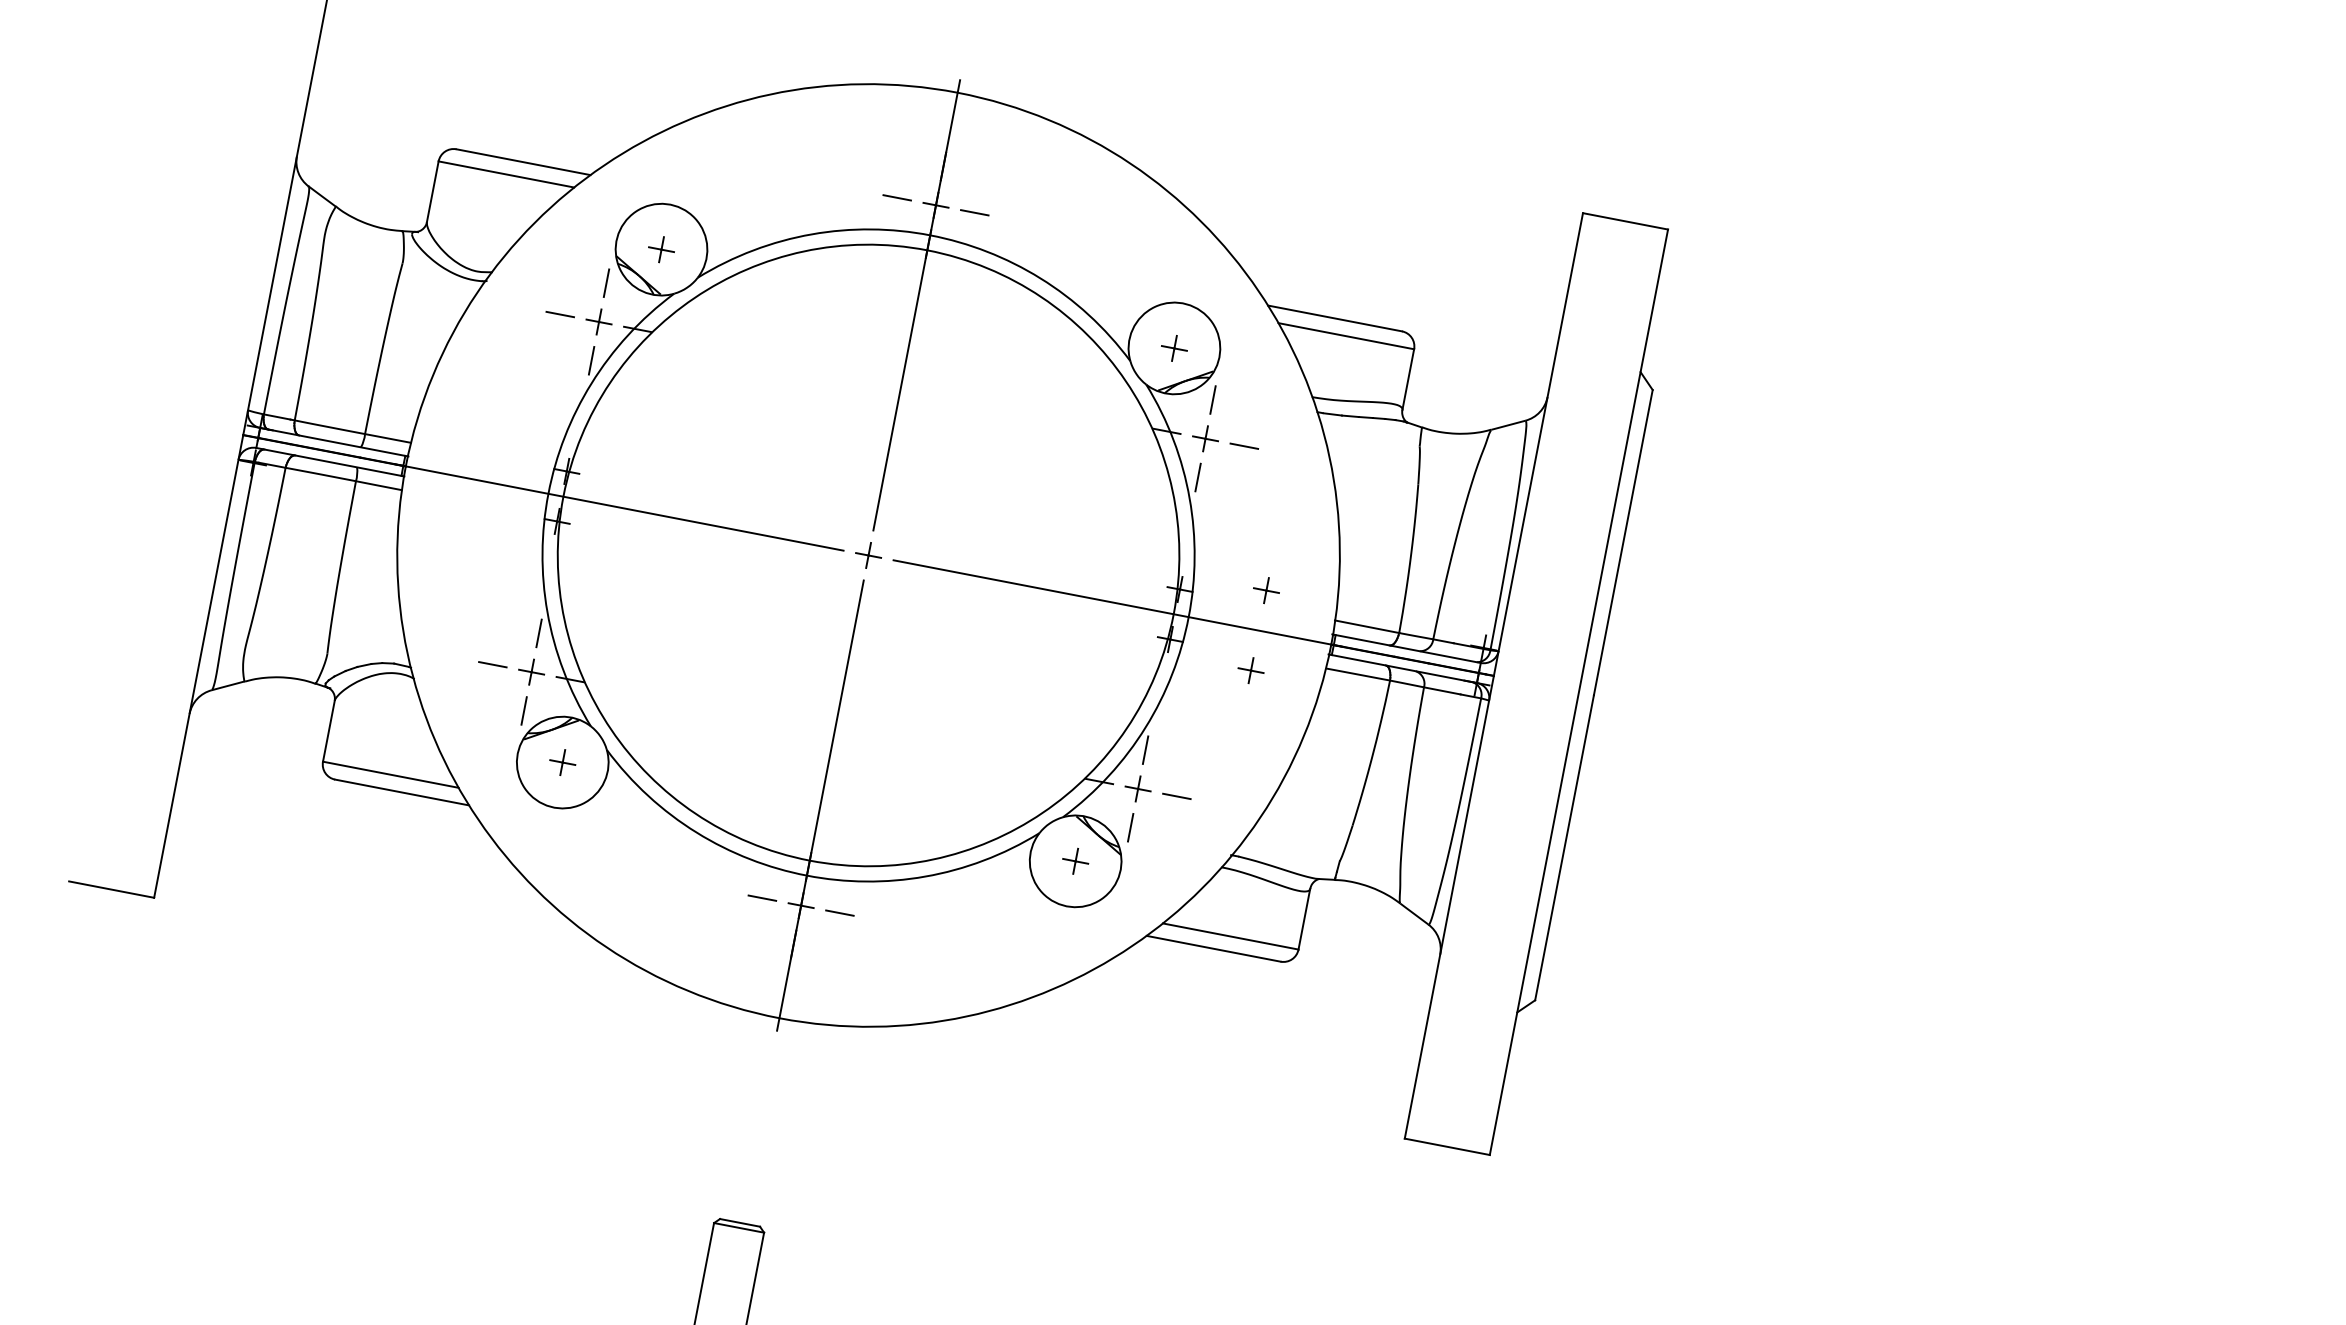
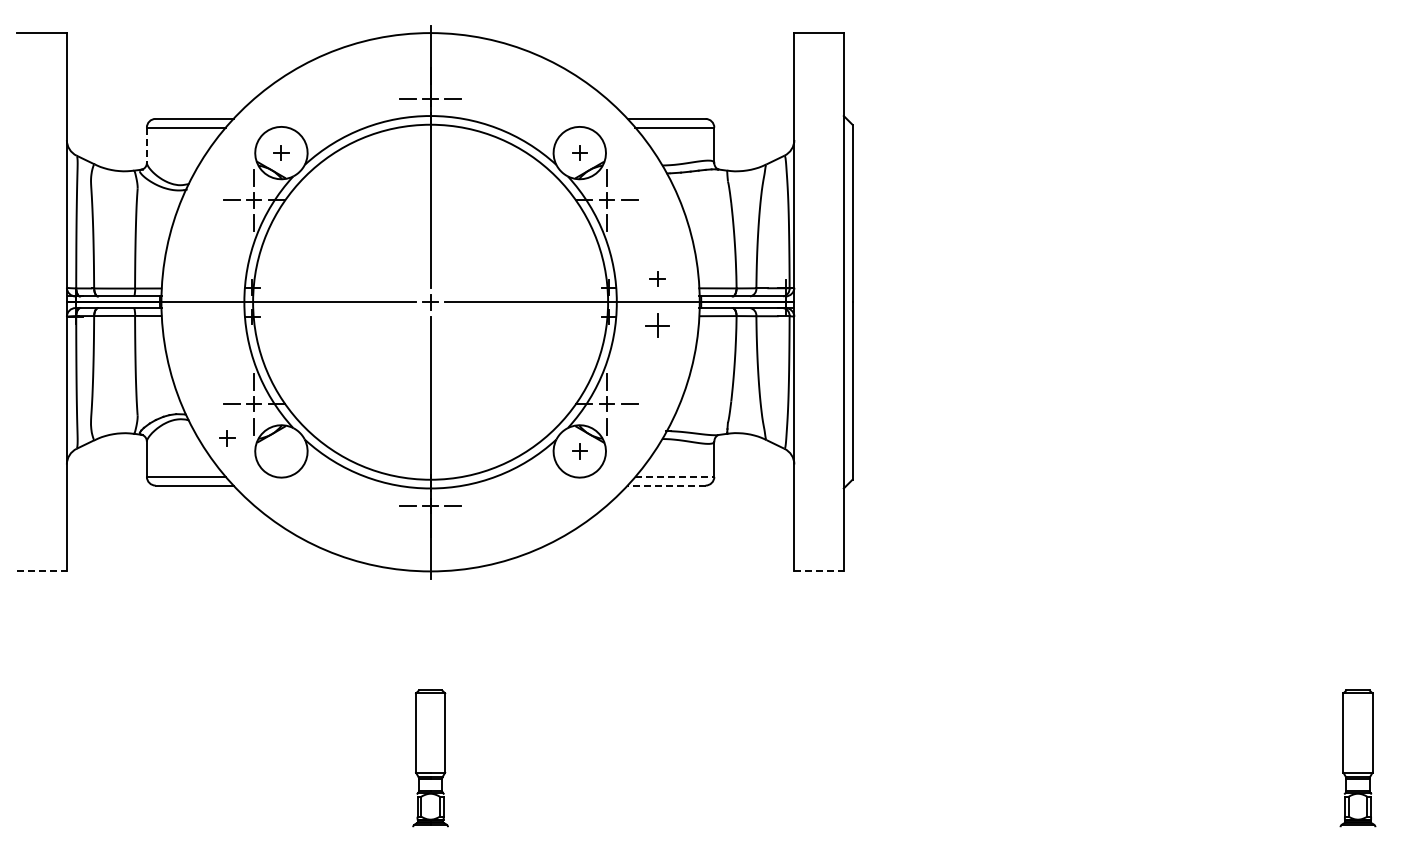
line: (432, 191) -> (146, 145), solid -> dashed
part: (1250, 670) -> (657, 325), size x1.6
part: (562, 762) -> (227, 438), moved
line: (112, 889) -> (42, 571), solid -> dashed
line: (1231, 936) -> (675, 476), solid -> dashed
line: (1213, 948) -> (666, 485), solid -> dashed
line: (1448, 1147) -> (819, 571), solid -> dashed

